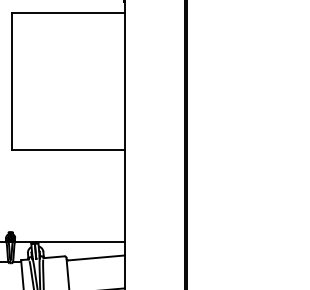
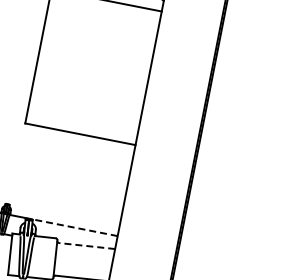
line: (80, 242) -> (74, 227), solid -> dashed
line: (96, 257) -> (86, 245), solid -> dashed

